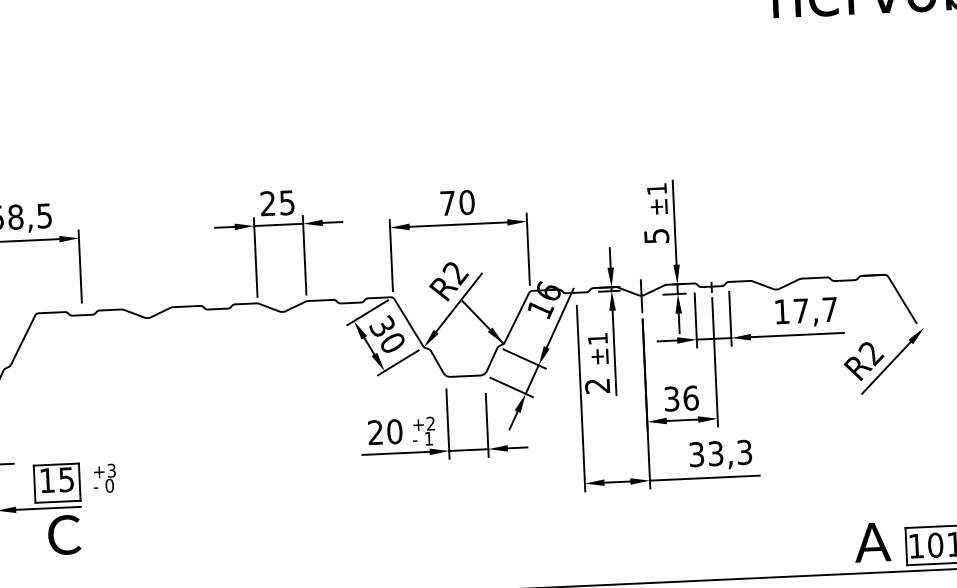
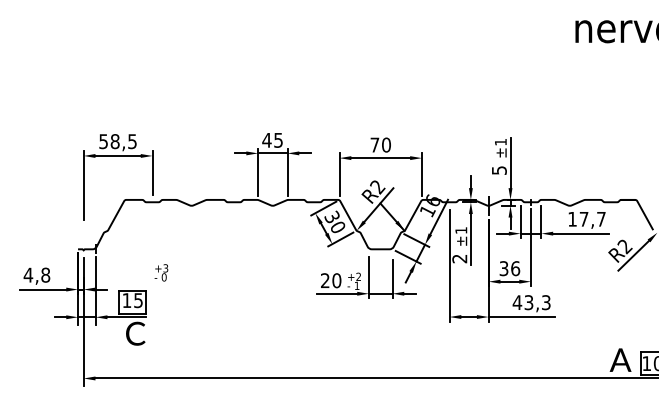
text: (267, 202) -> (266, 139), 25 -> 45
text: (696, 454) -> (517, 302), 33,3 -> 43,3
text: (104, 477) -> (161, 272), moved

